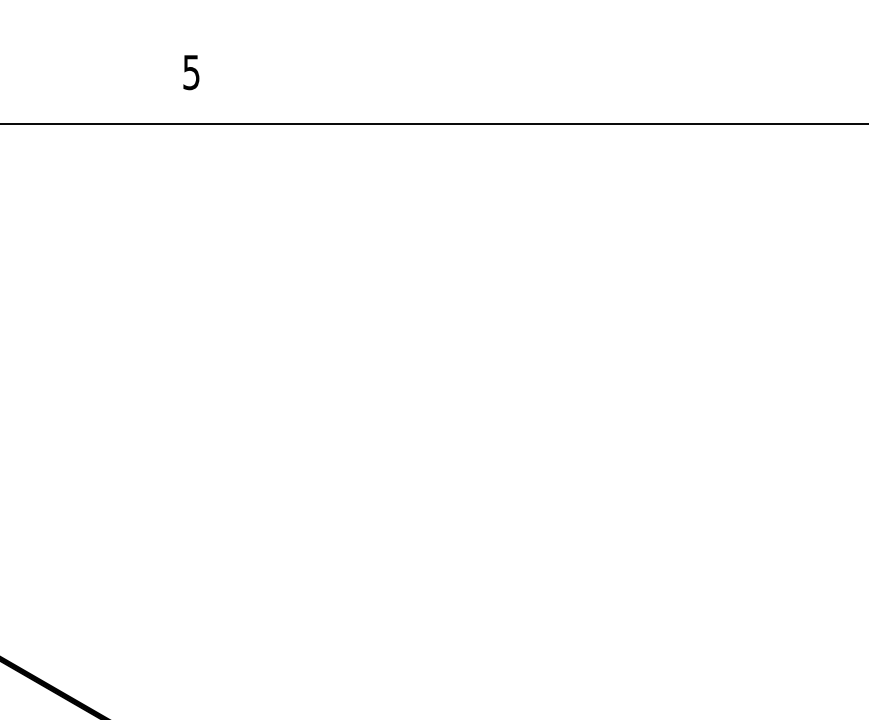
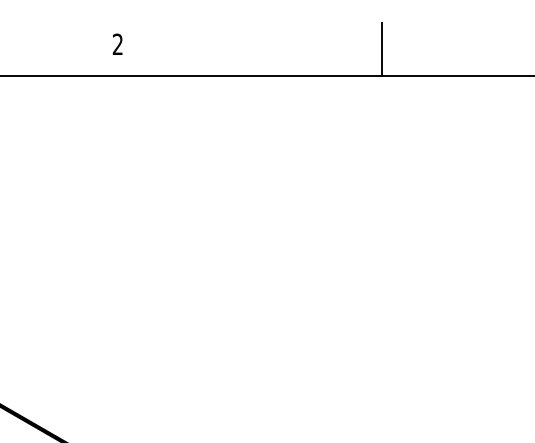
text: (190, 72) -> (117, 44), 5 -> 2
line: (619, 80) -> (381, 49), added

